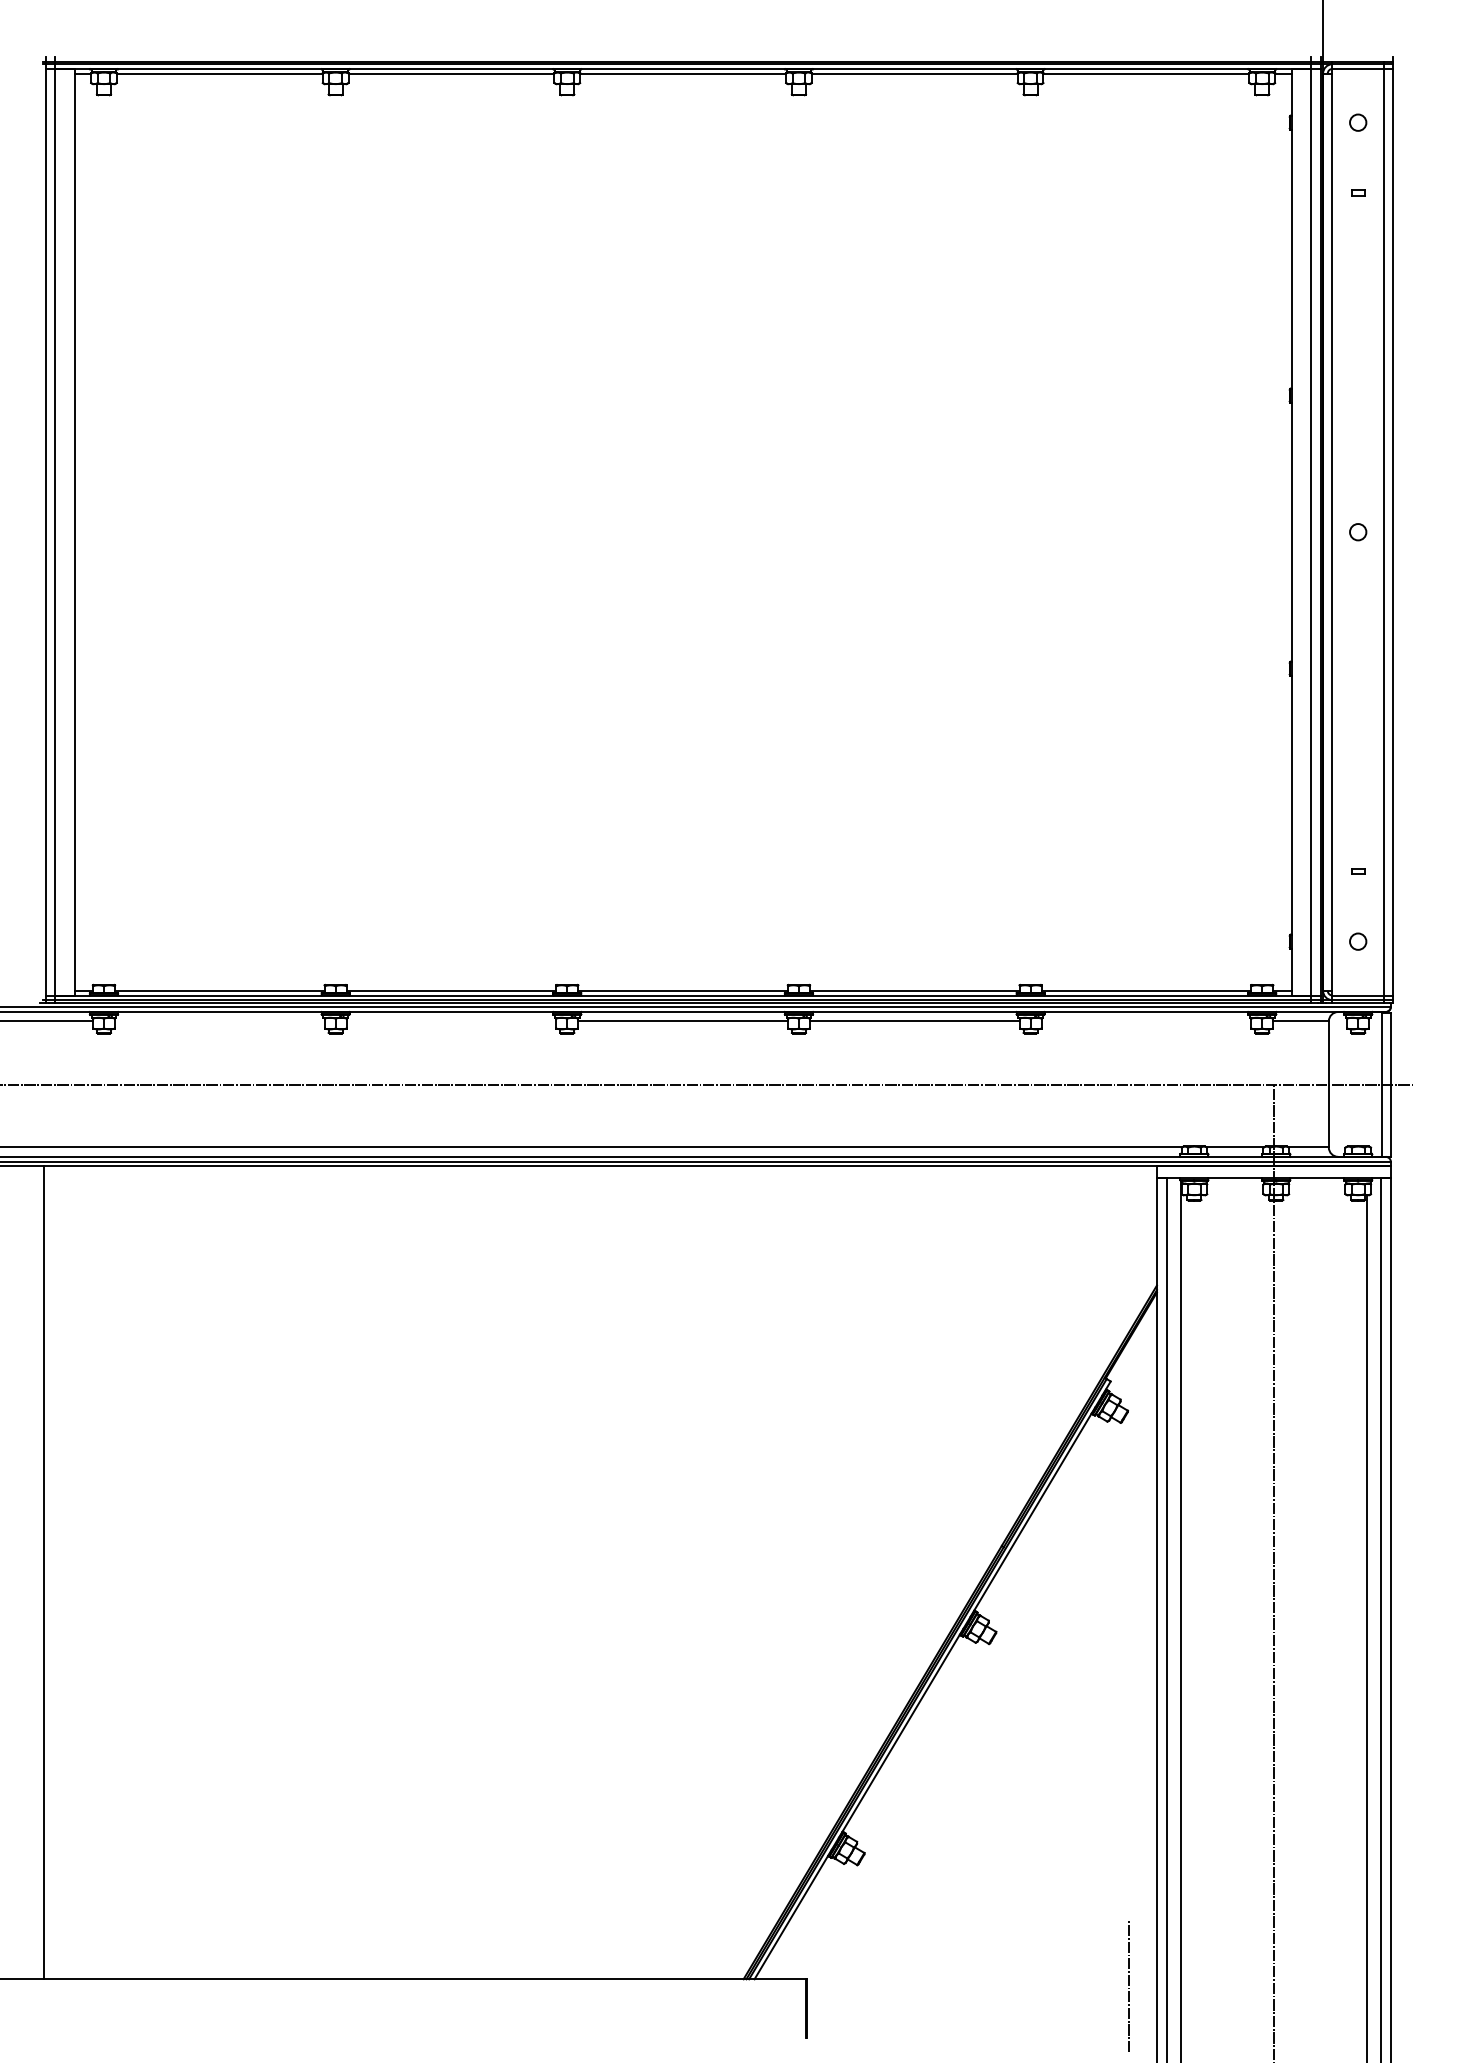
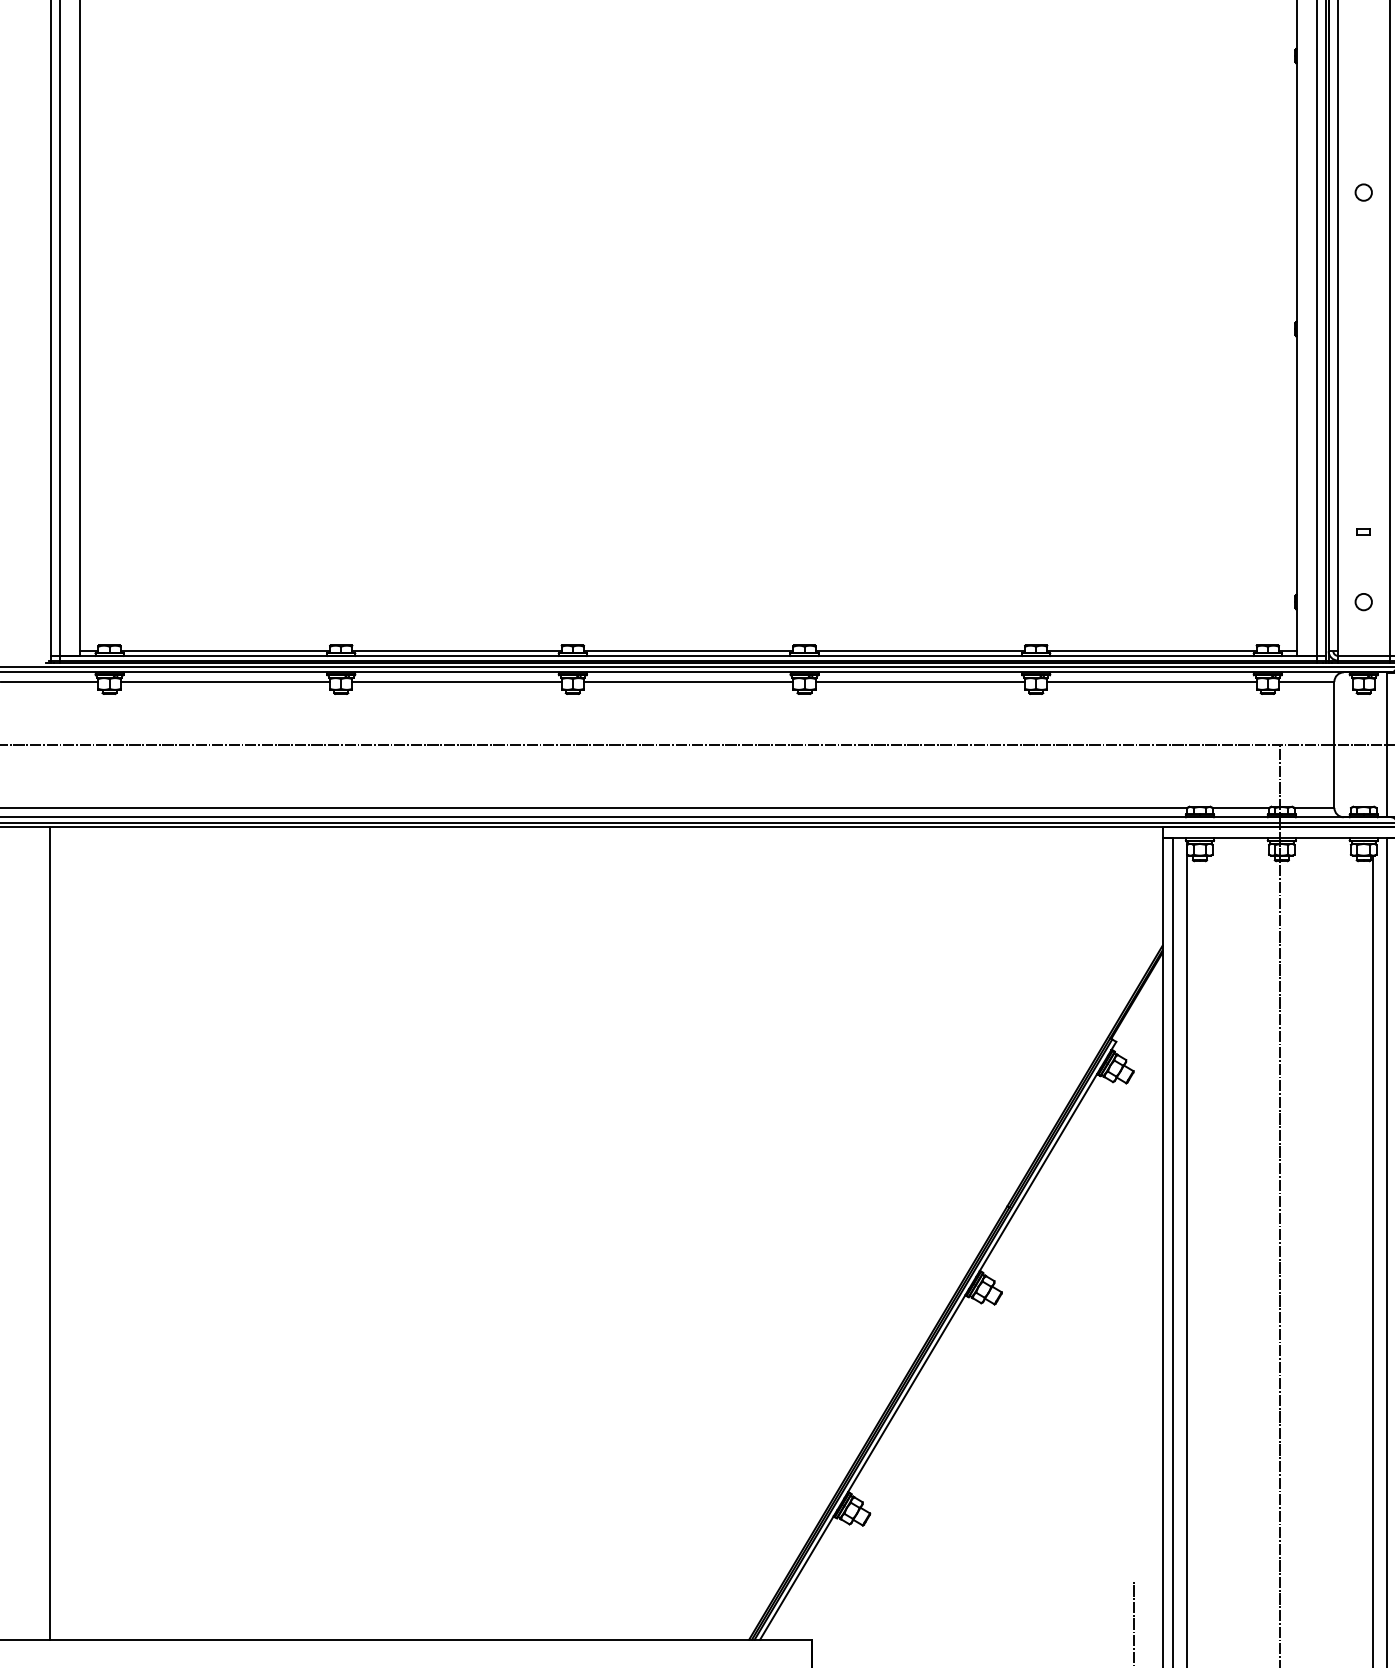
line: (219, 1021) -> (225, 681), added
line: (451, 1021) -> (457, 681), added
line: (1146, 1021) -> (1152, 681), added

